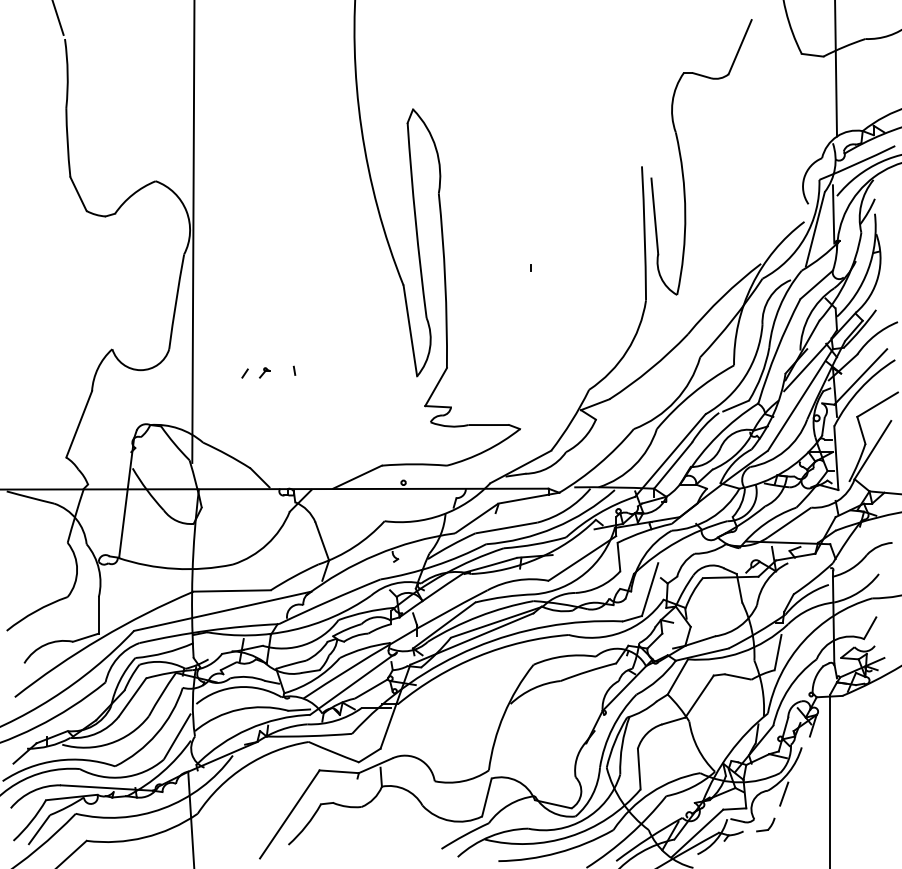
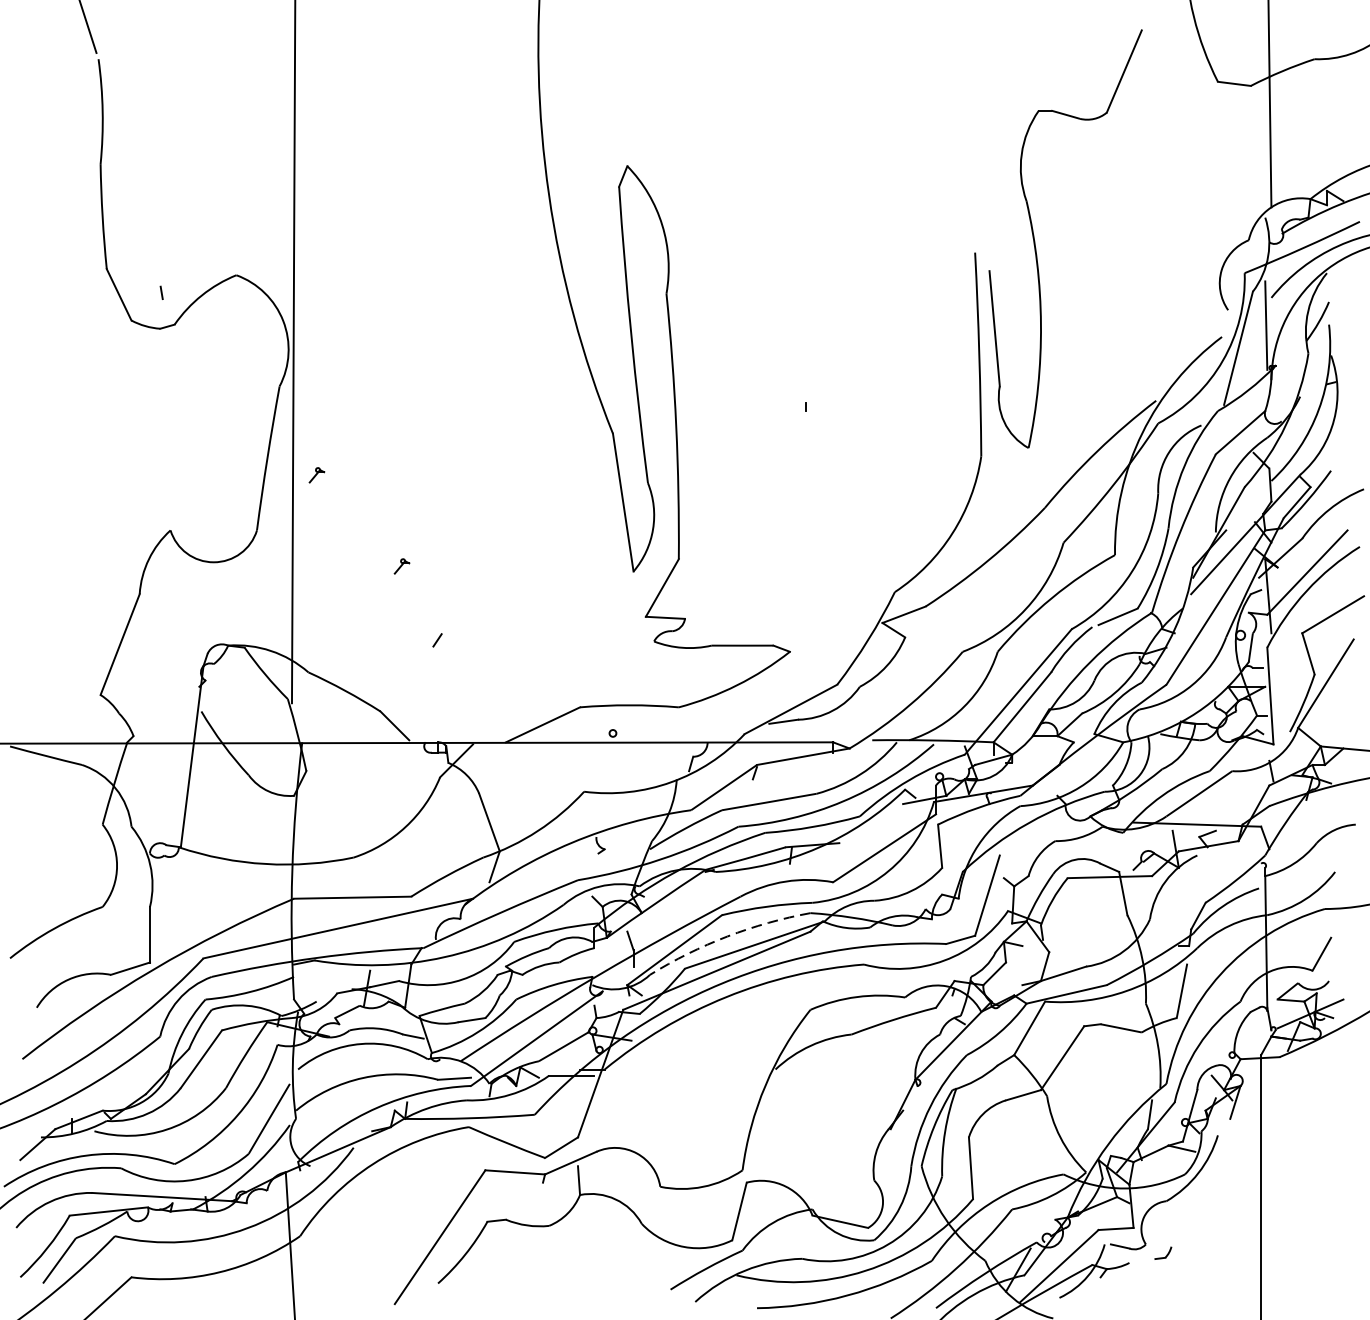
part: (208, 312) -> (316, 474), added
line: (294, 370) -> (161, 292), moved
line: (244, 373) -> (436, 640), moved
arc: (478, 616) -> (726, 936), solid -> dashed
line: (784, 793) -> (1191, 1205), removed
part: (765, 824) -> (1162, 1252), size x0.6

